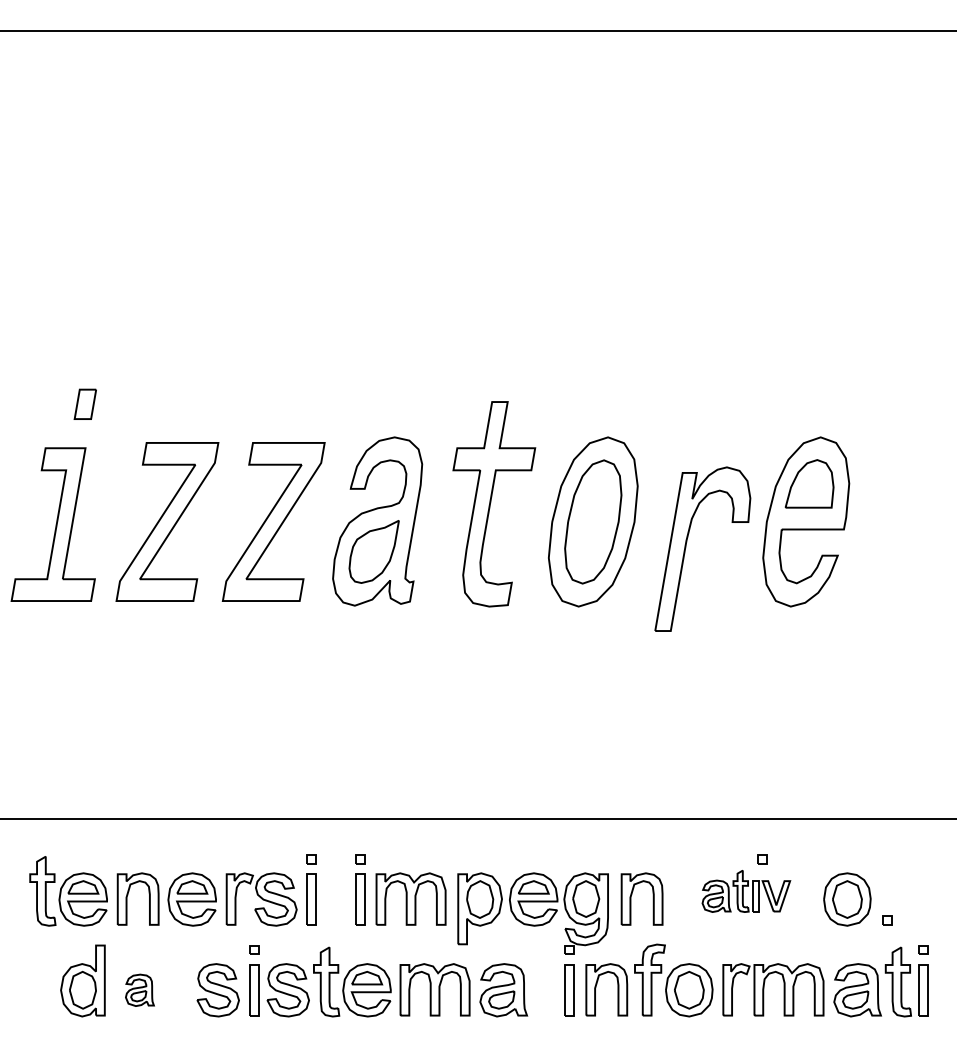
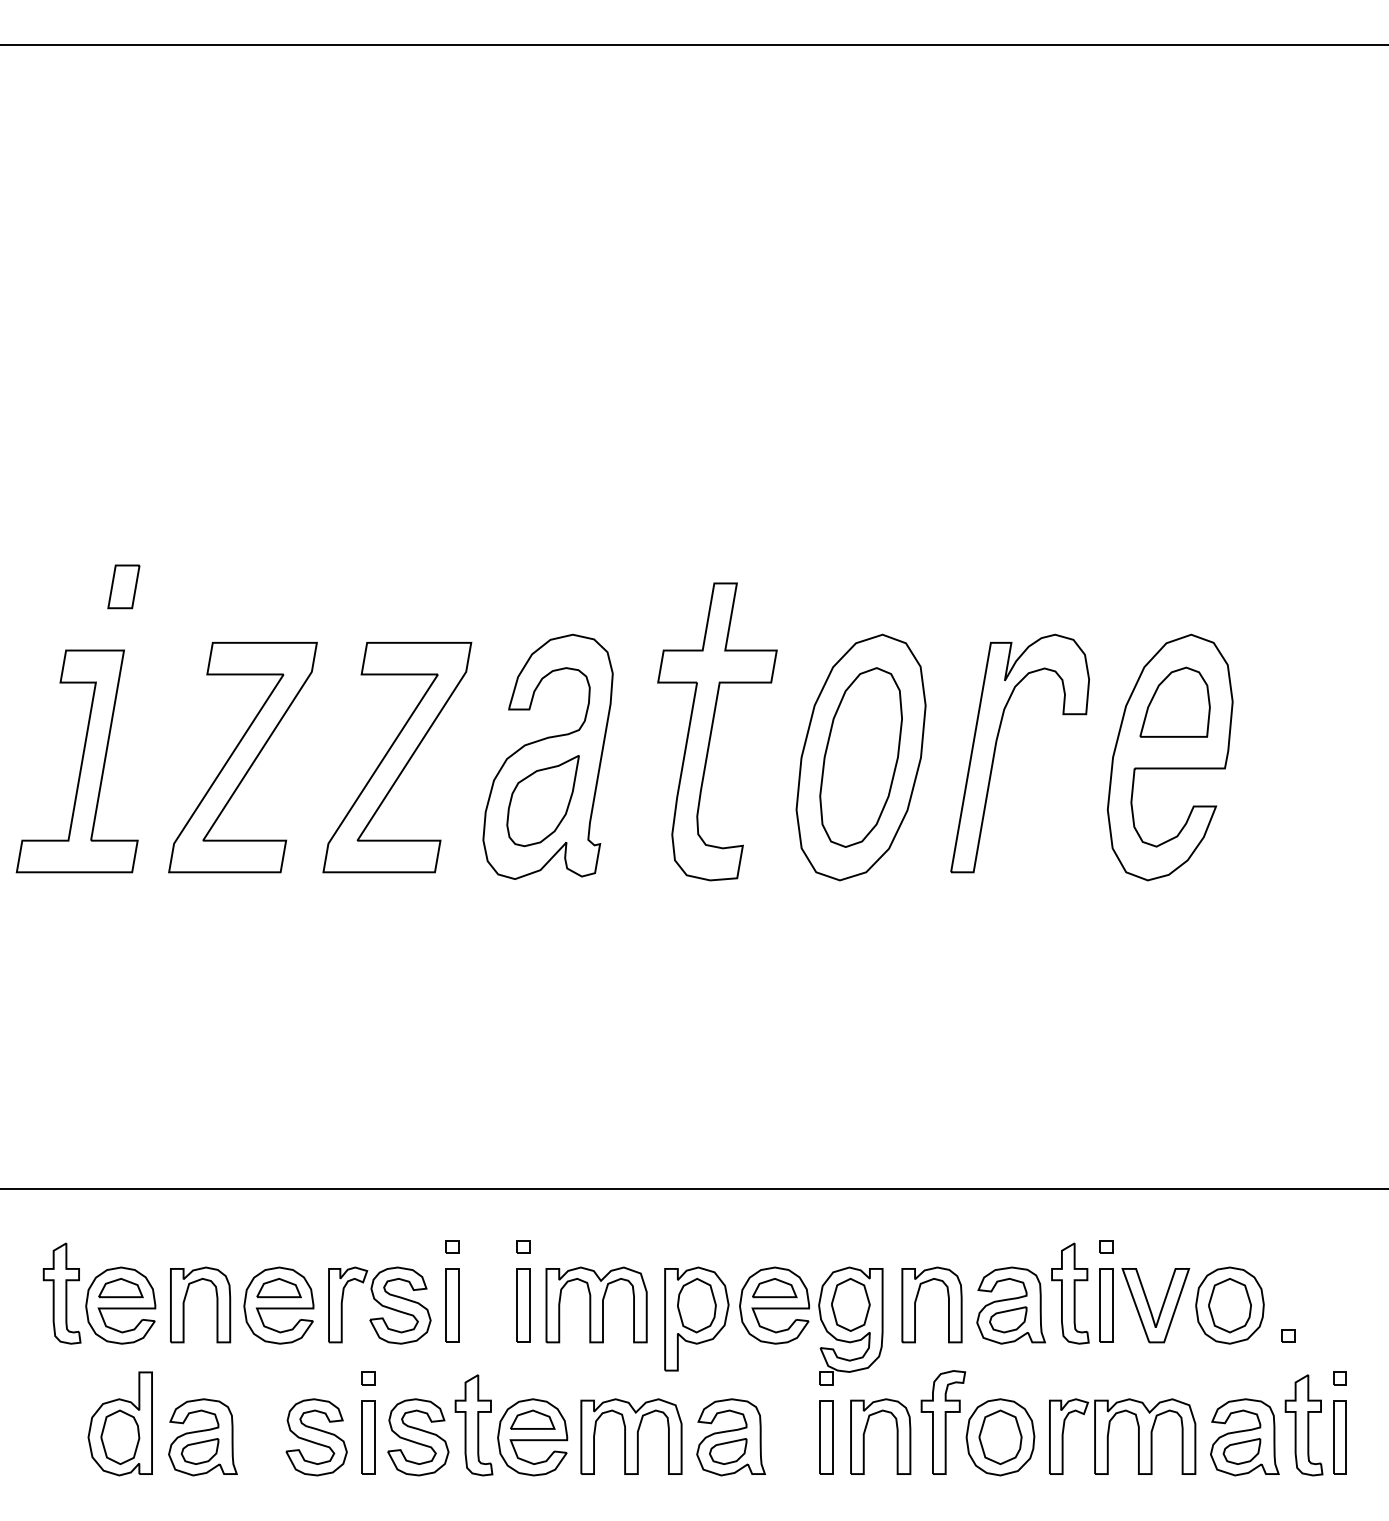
part: (686, 547) -> (996, 751), moved
part: (746, 891) -> (1083, 1293), size x1.67
part: (139, 990) -> (202, 1437), size x1.67

